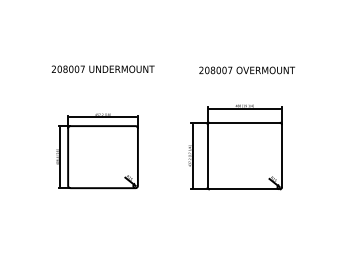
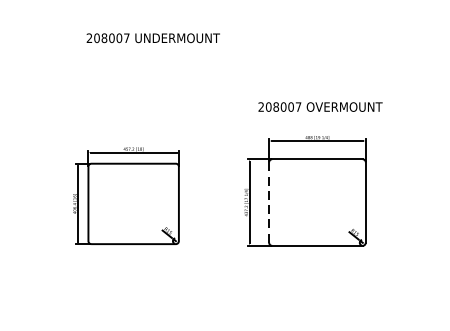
text: (102, 68) -> (152, 37), moved
text: (246, 70) -> (319, 107), moved
line: (207, 156) -> (269, 203), solid -> dashed

